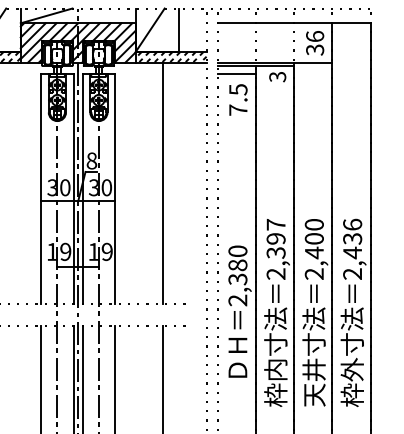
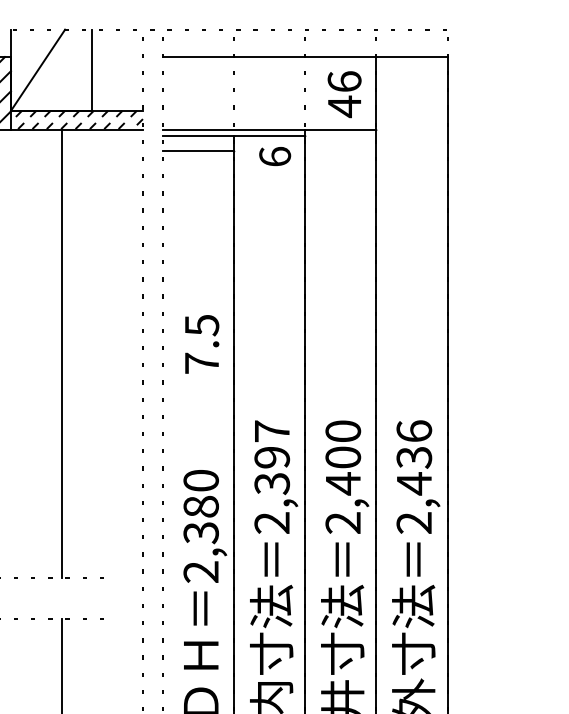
text: (315, 50) -> (345, 107), 36 -> 46
text: (277, 76) -> (274, 155), 3 -> 6
text: (238, 99) -> (202, 343), moved

